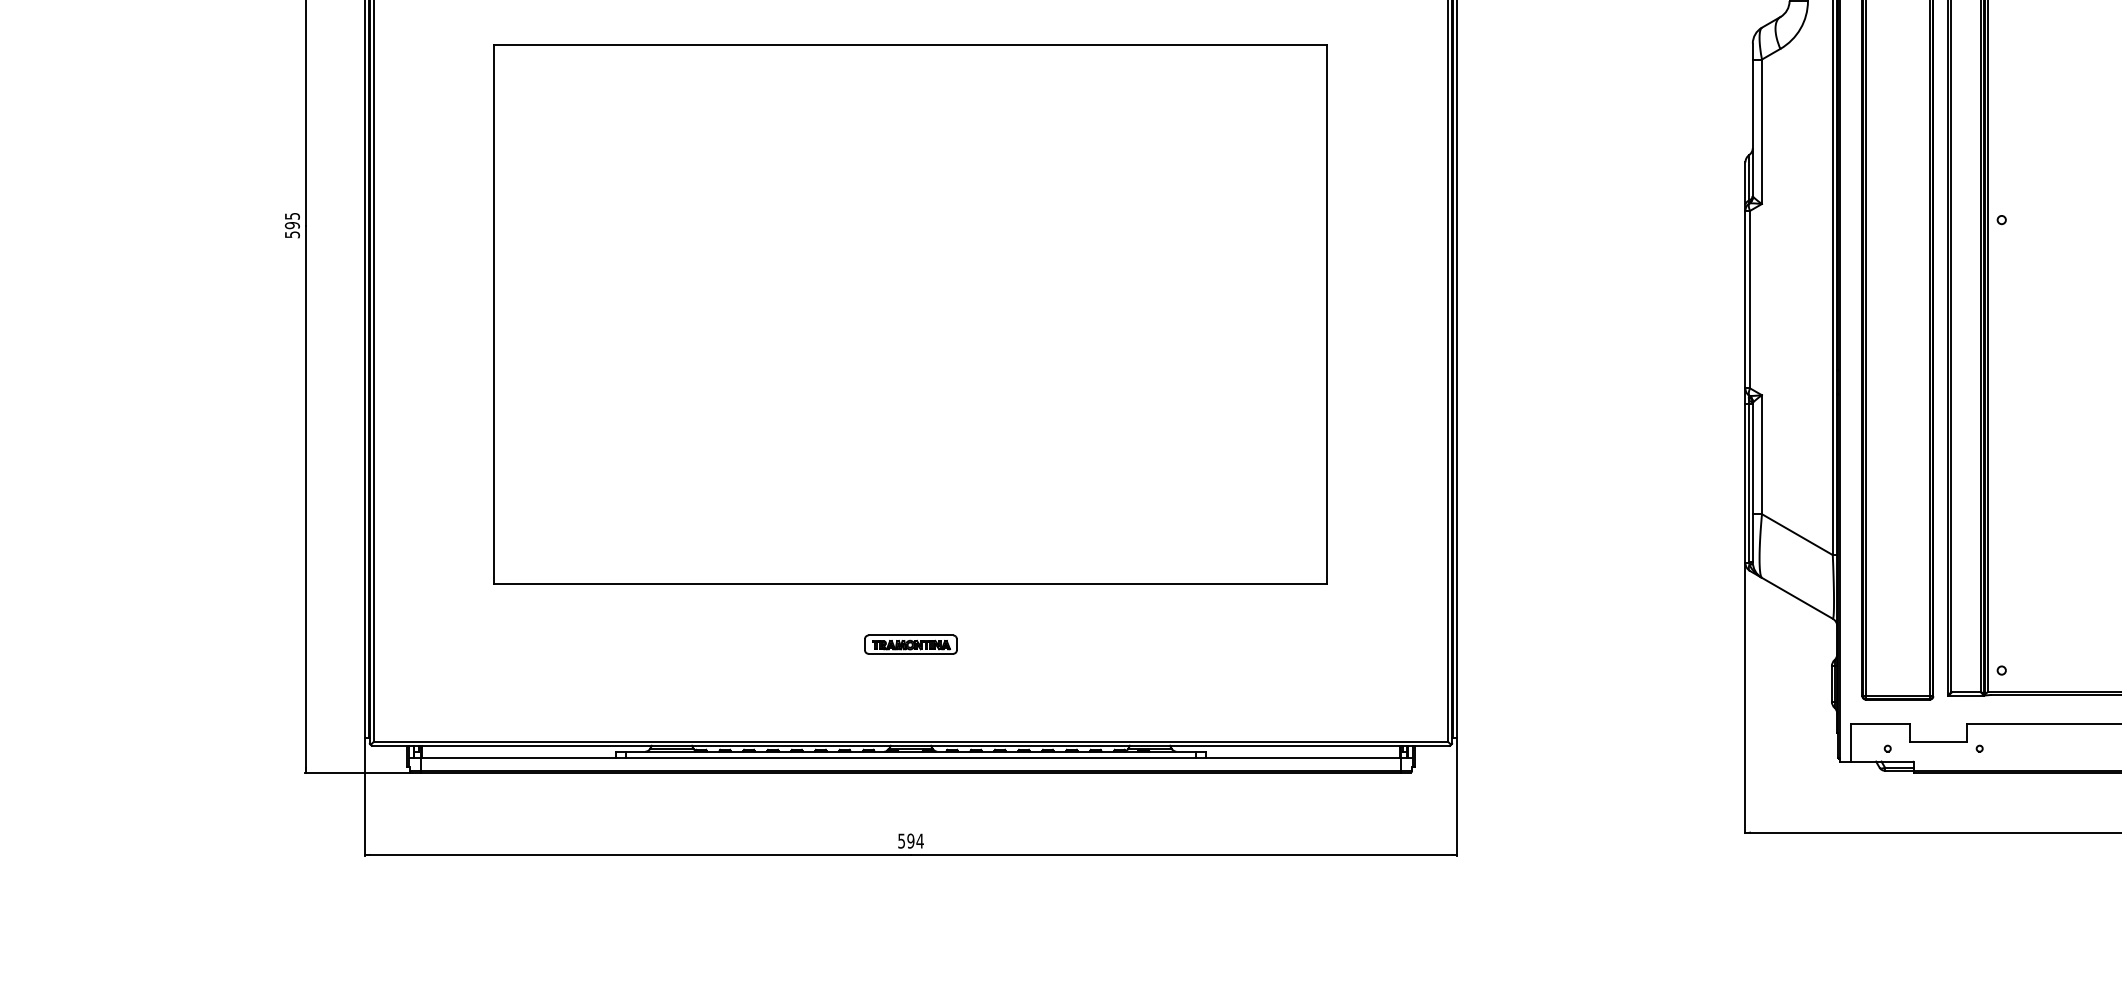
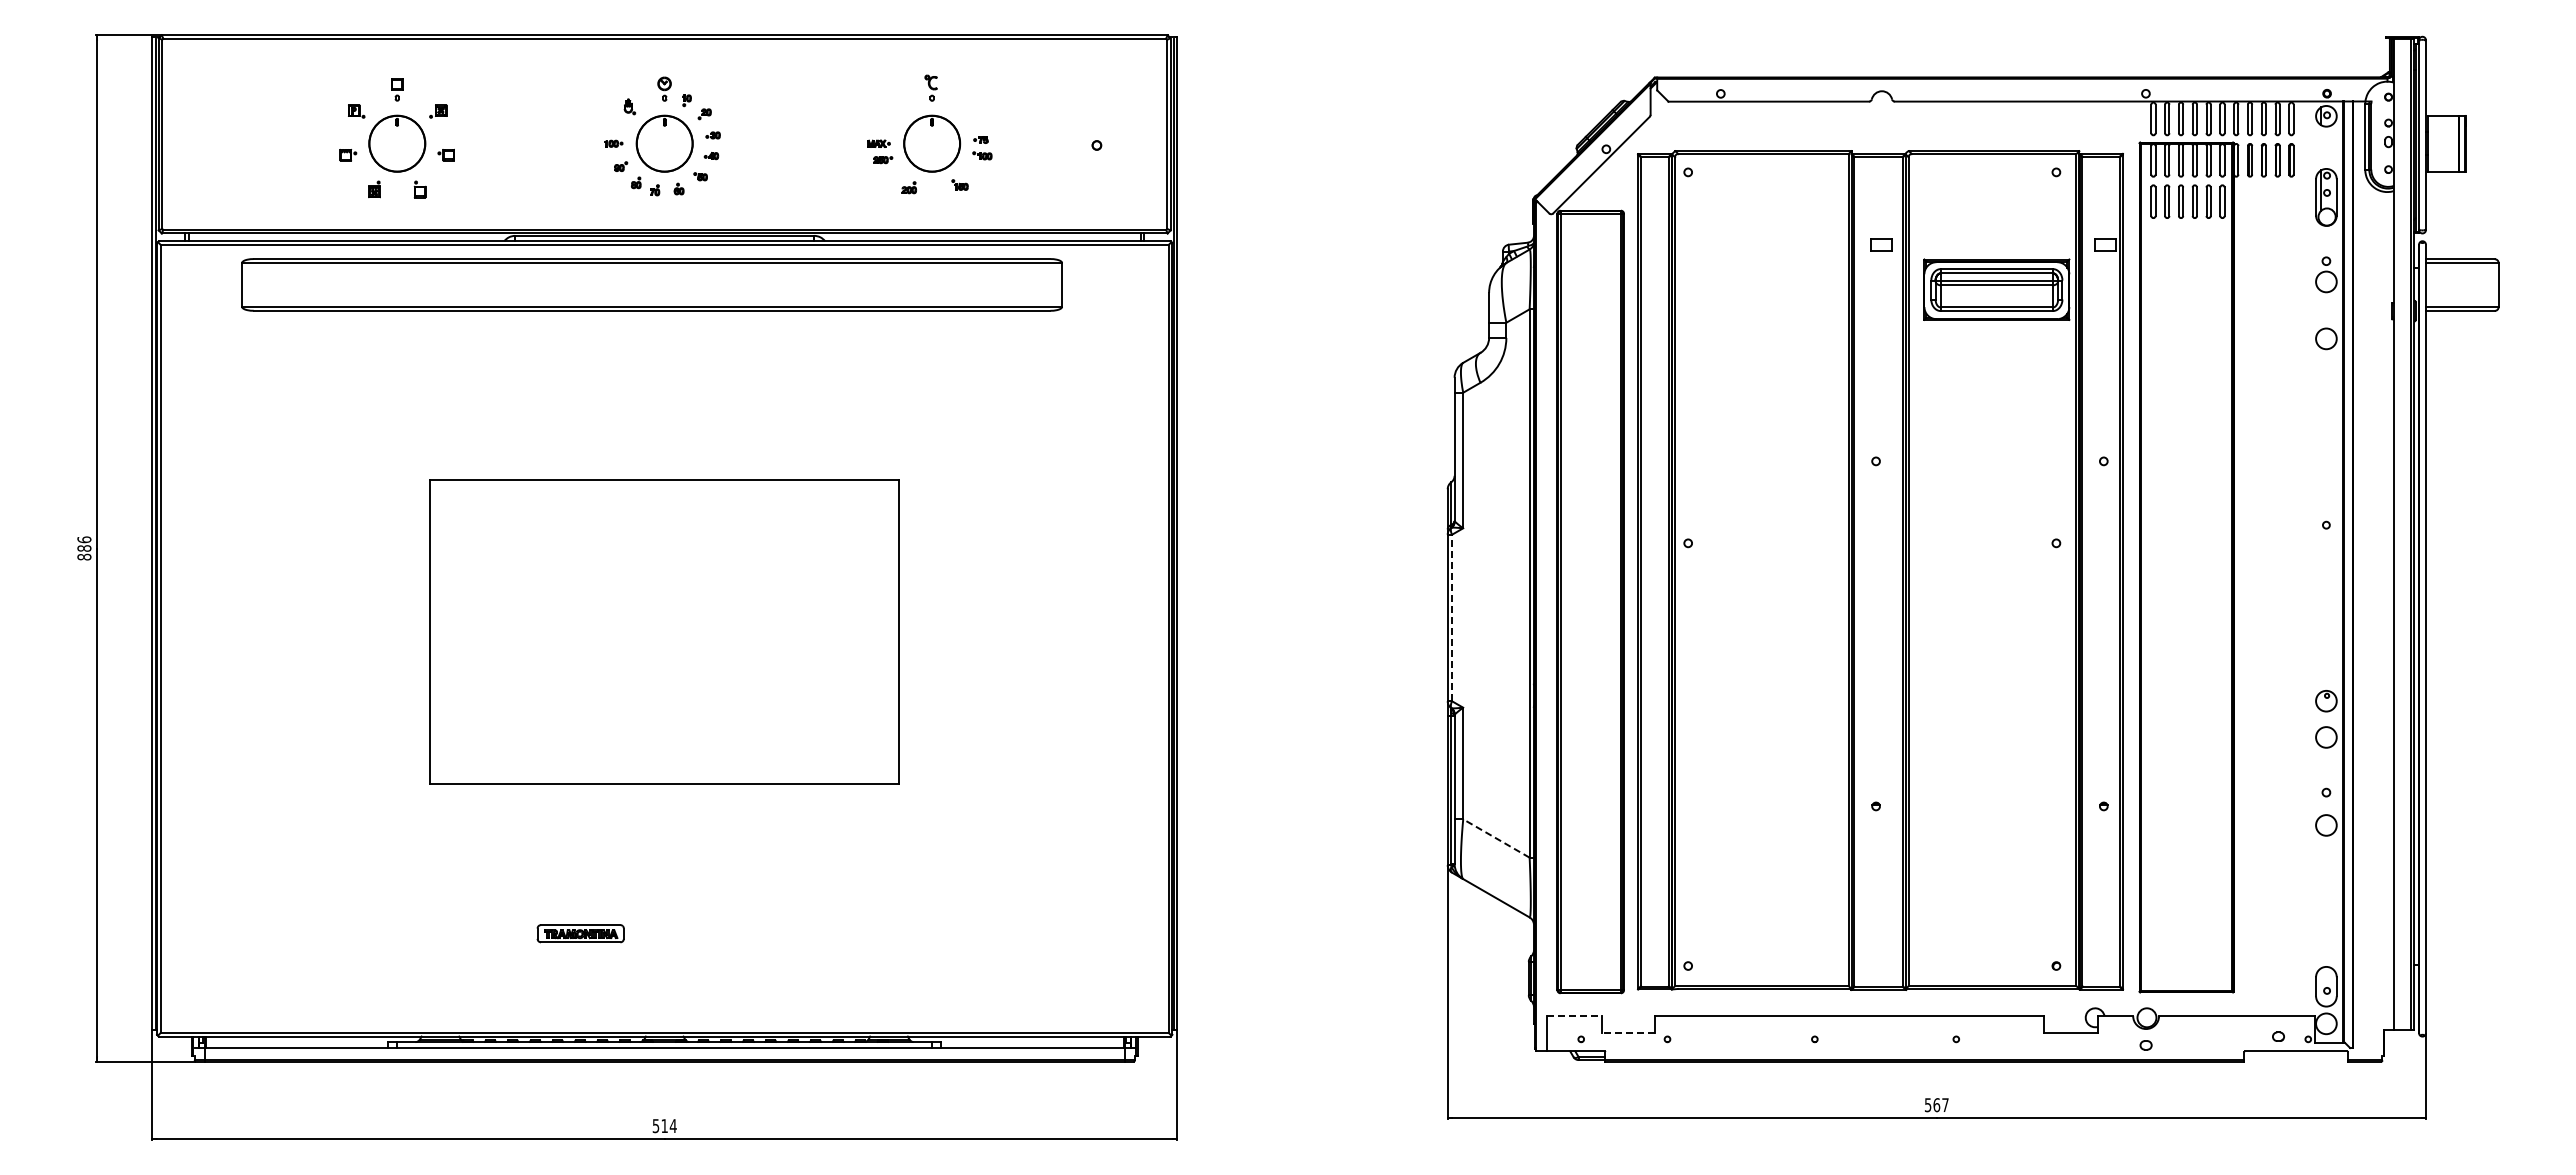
text: (292, 225) -> (84, 548), 595 -> 886
line: (1750, 299) -> (1452, 617), solid -> dashed
part: (910, 314) -> (664, 631), size x0.6
line: (1797, 534) -> (1496, 838), solid -> dashed
part: (910, 644) -> (580, 933), moved
line: (1880, 724) -> (1574, 1016), solid -> dashed
line: (1938, 742) -> (1628, 1033), solid -> dashed
text: (910, 841) -> (664, 1126), 594 -> 514

